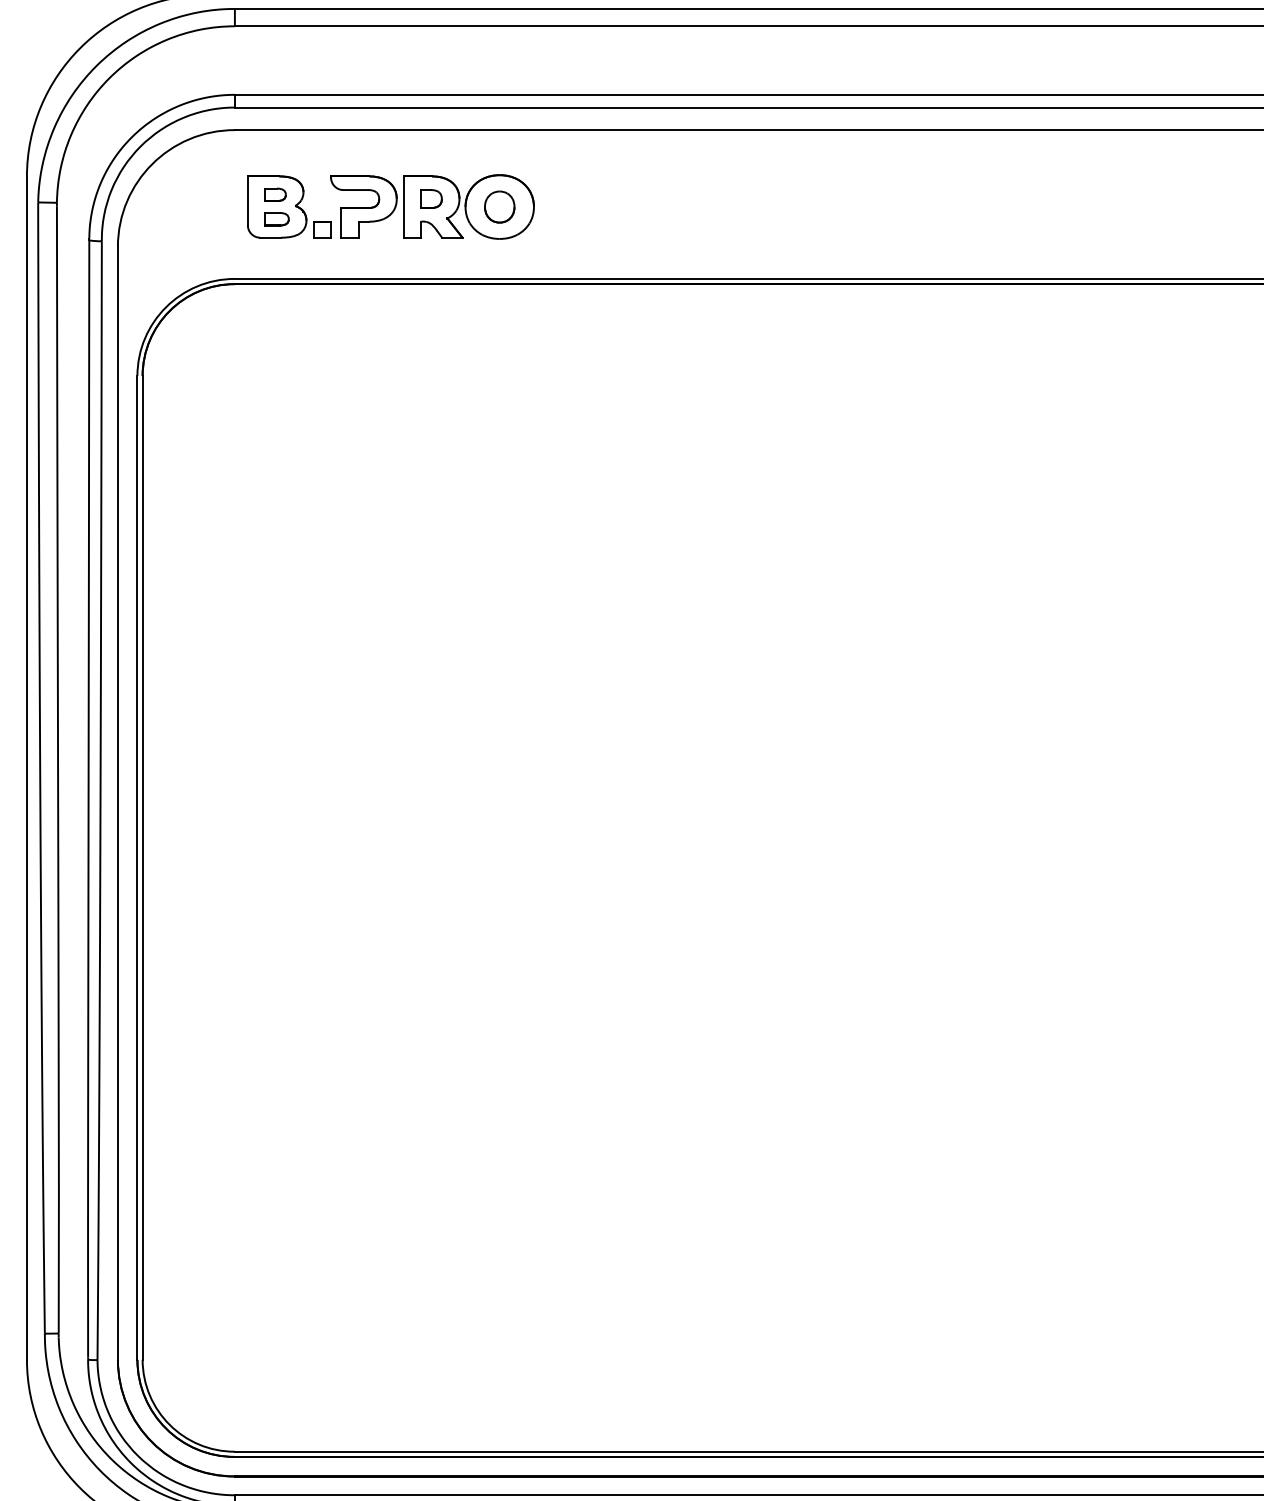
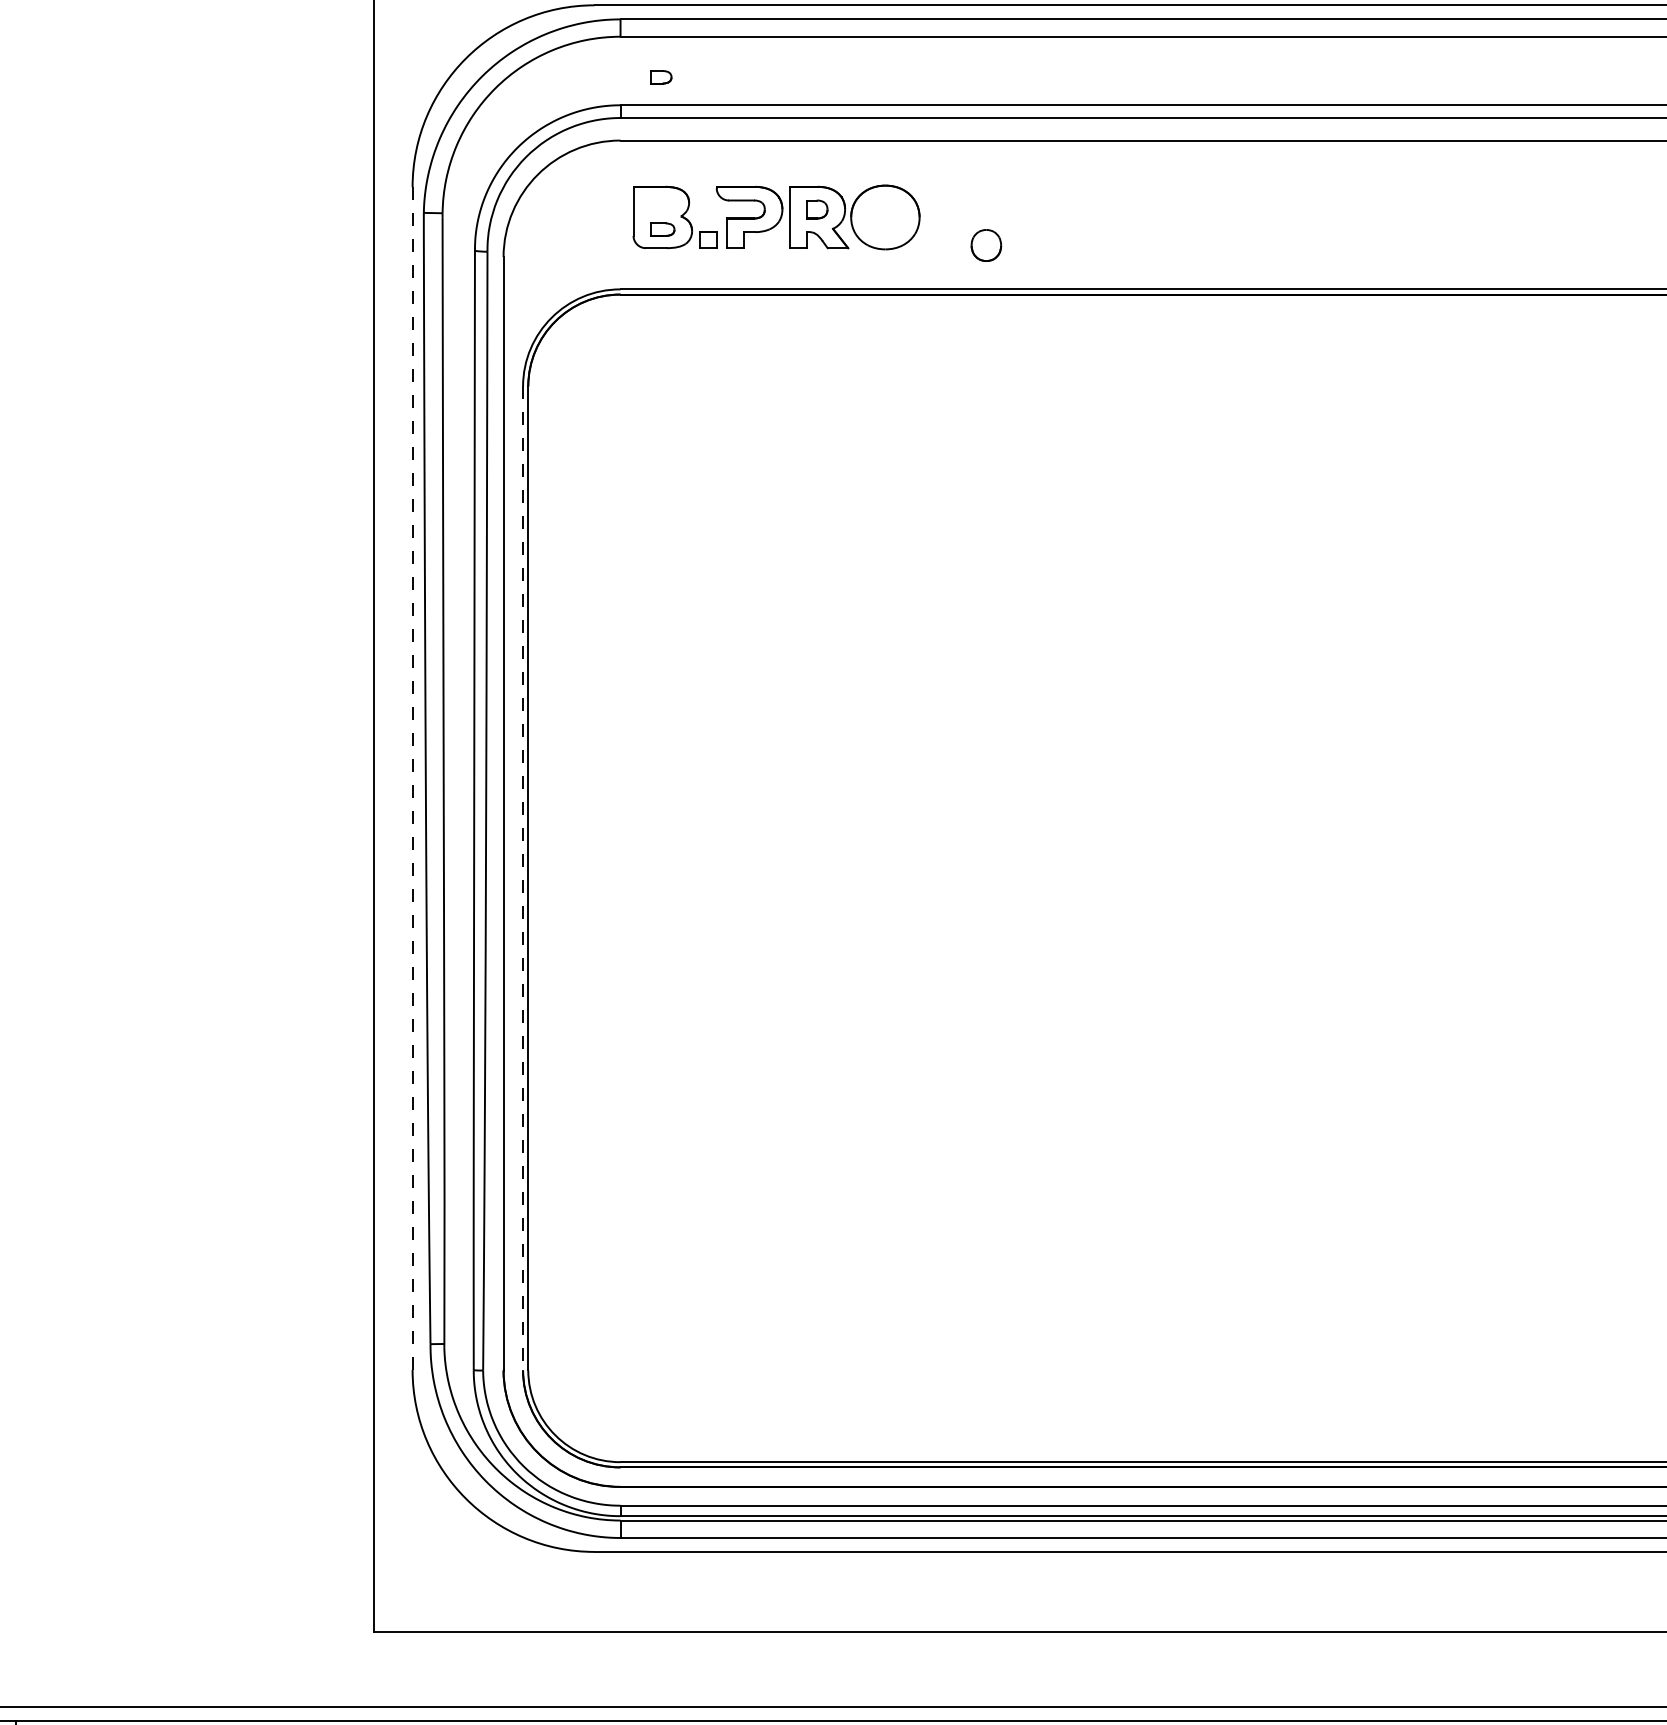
part: (275, 195) -> (661, 77), moved
part: (499, 207) -> (986, 245), moved
line: (26, 769) -> (412, 779), solid -> dashed
line: (137, 868) -> (523, 878), solid -> dashed

